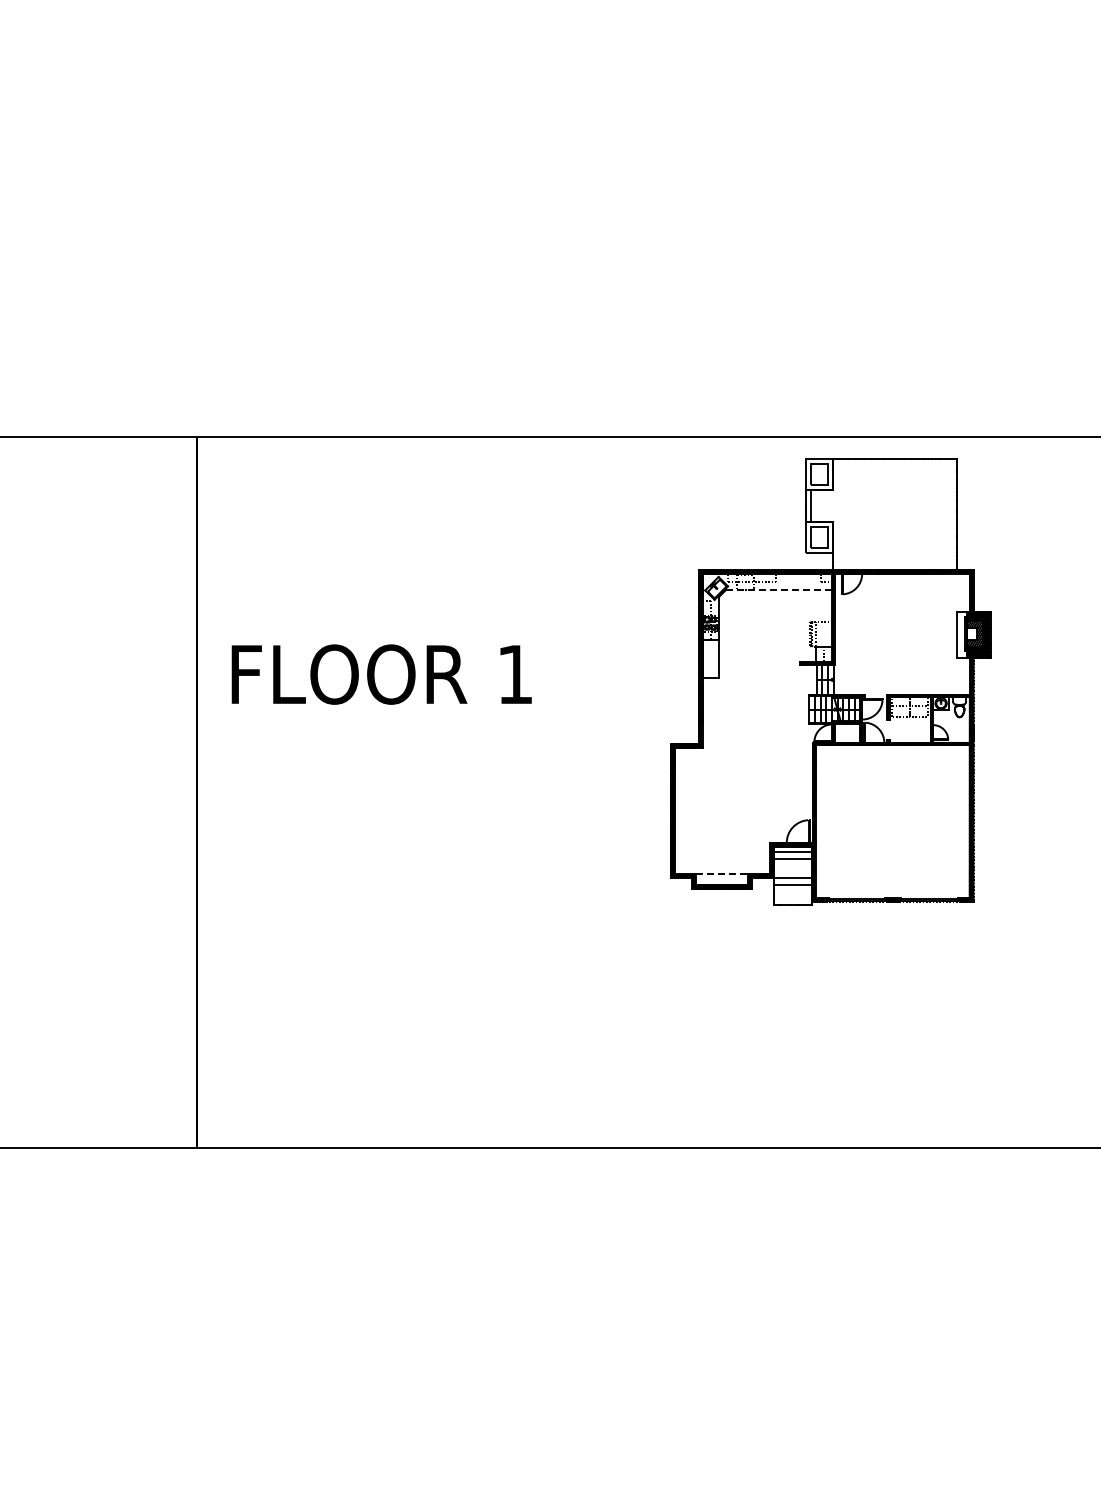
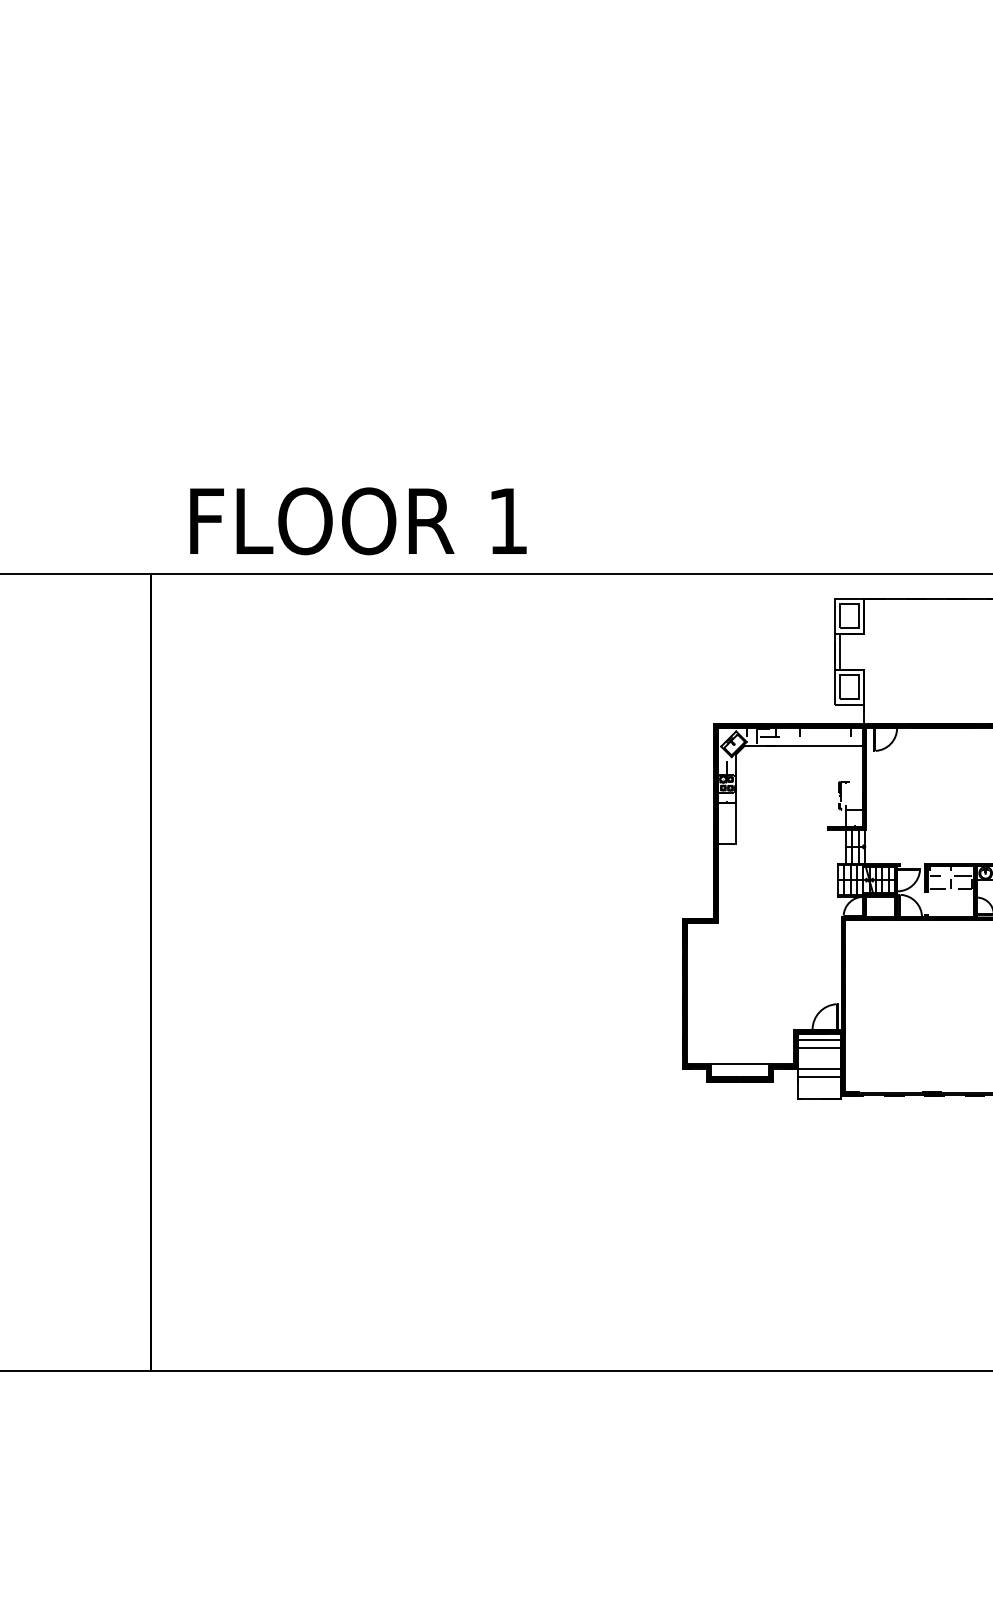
line: (778, 590) -> (803, 746), dashed -> solid
text: (381, 674) -> (358, 521), moved
line: (722, 873) -> (740, 1063), dashed -> solid

